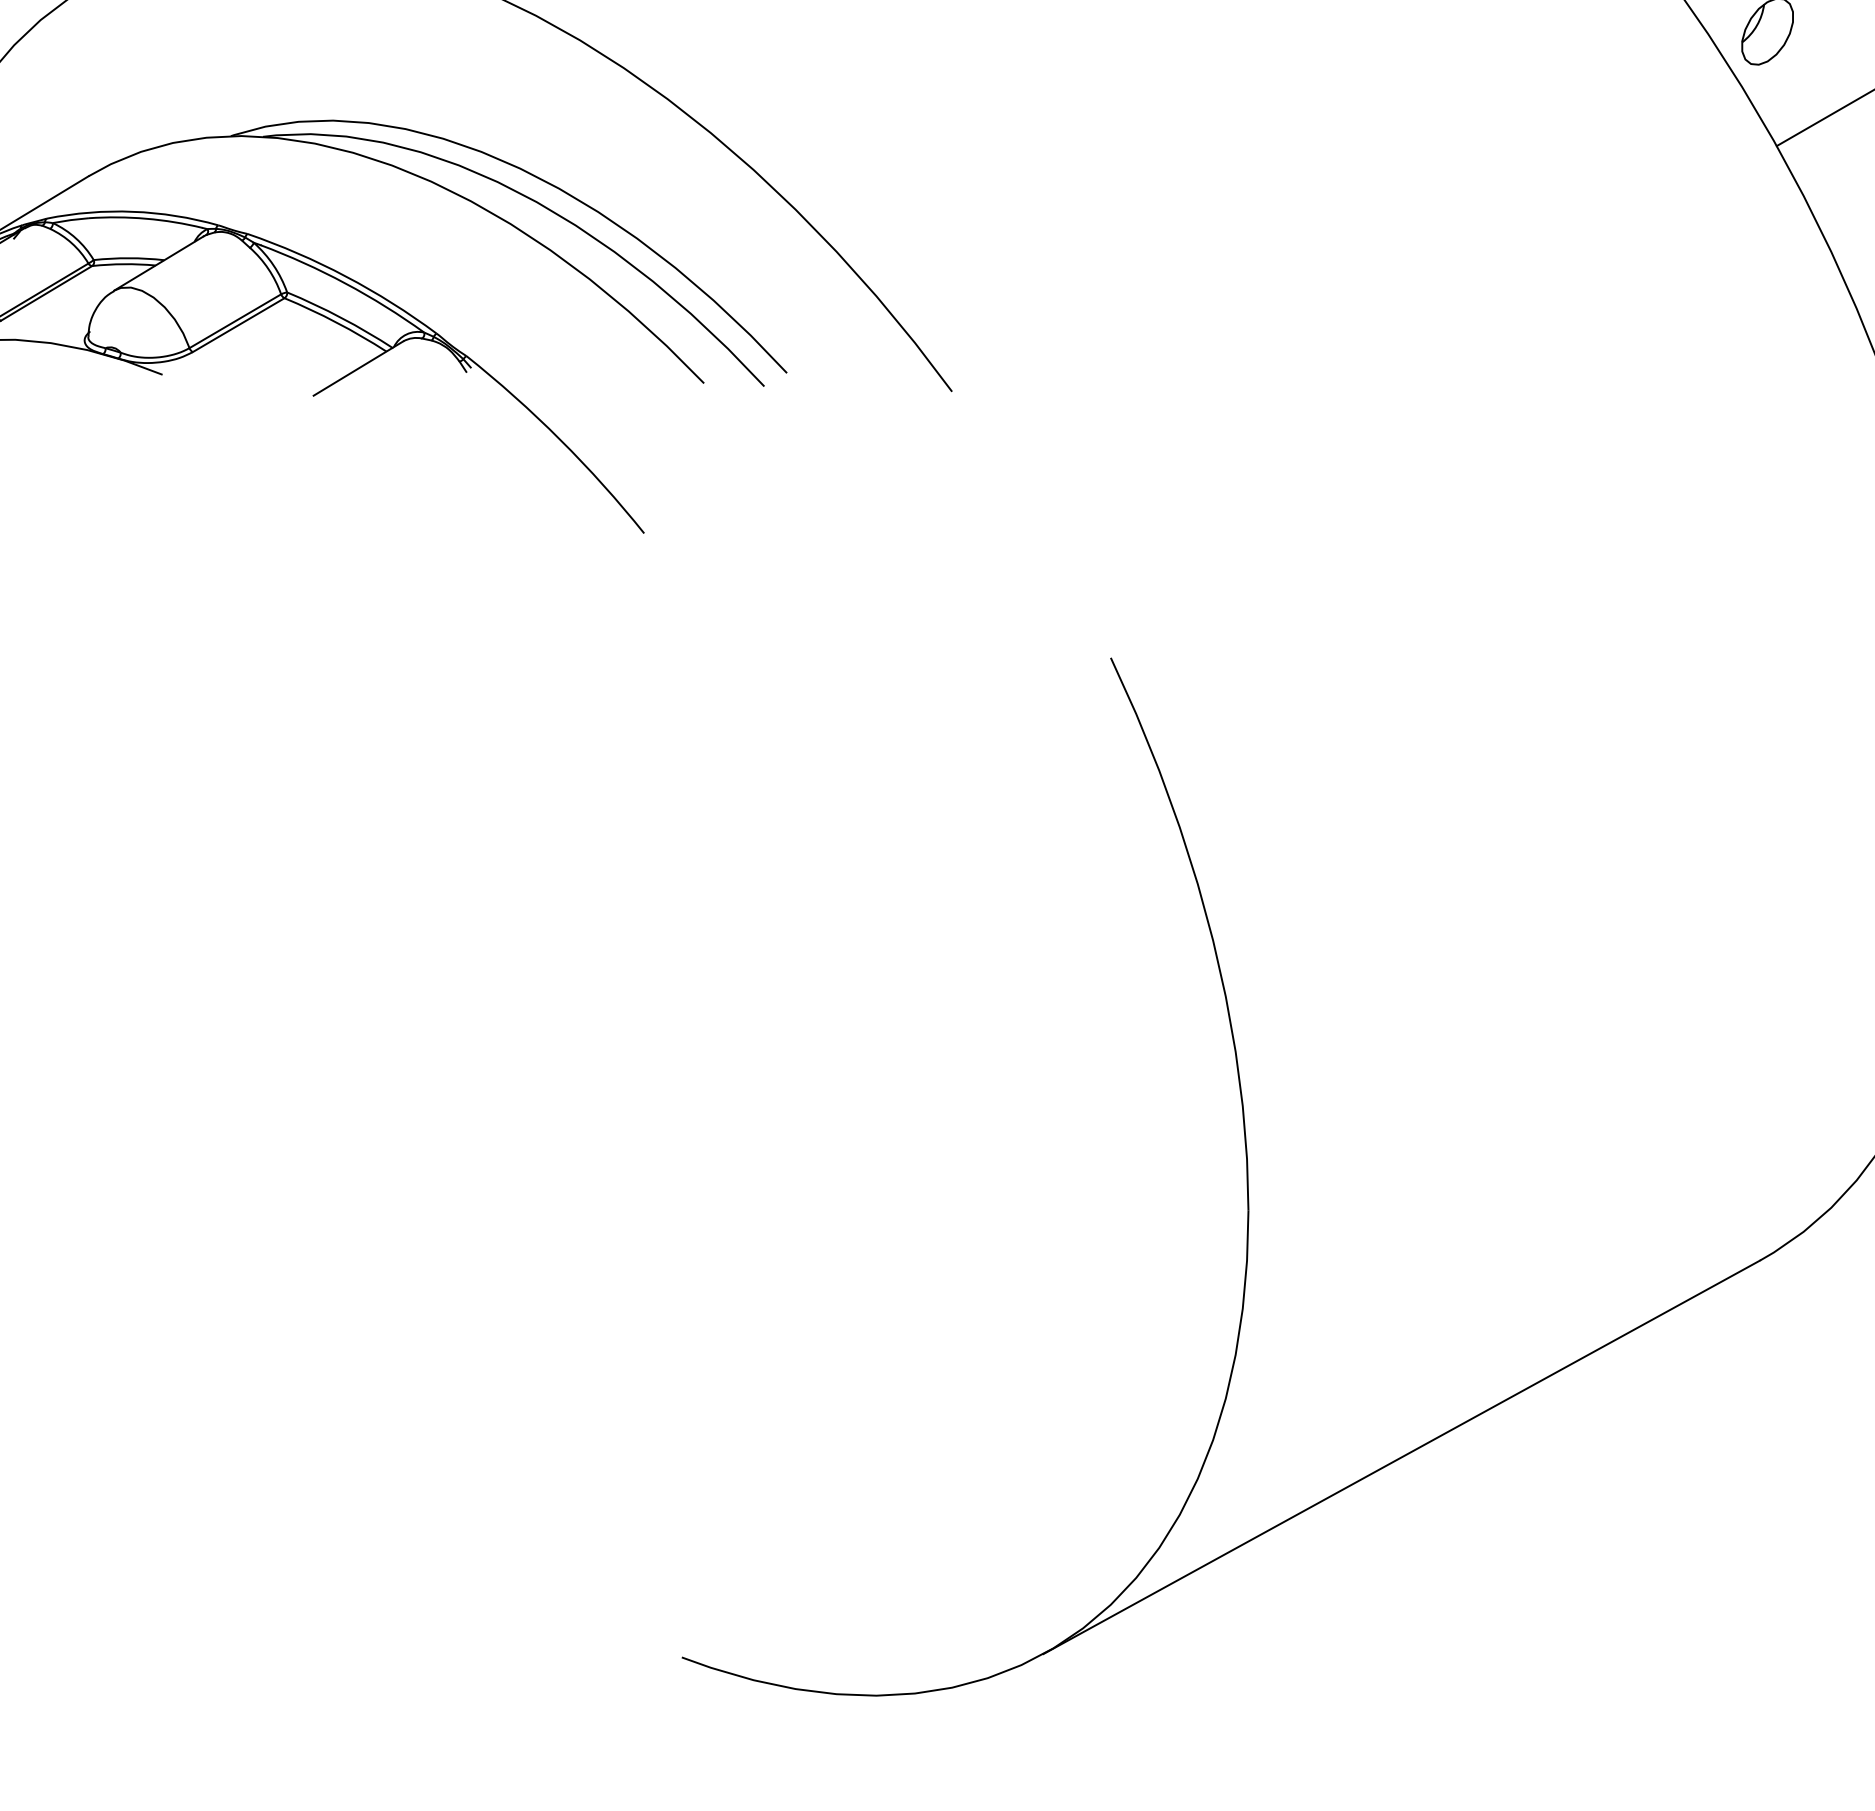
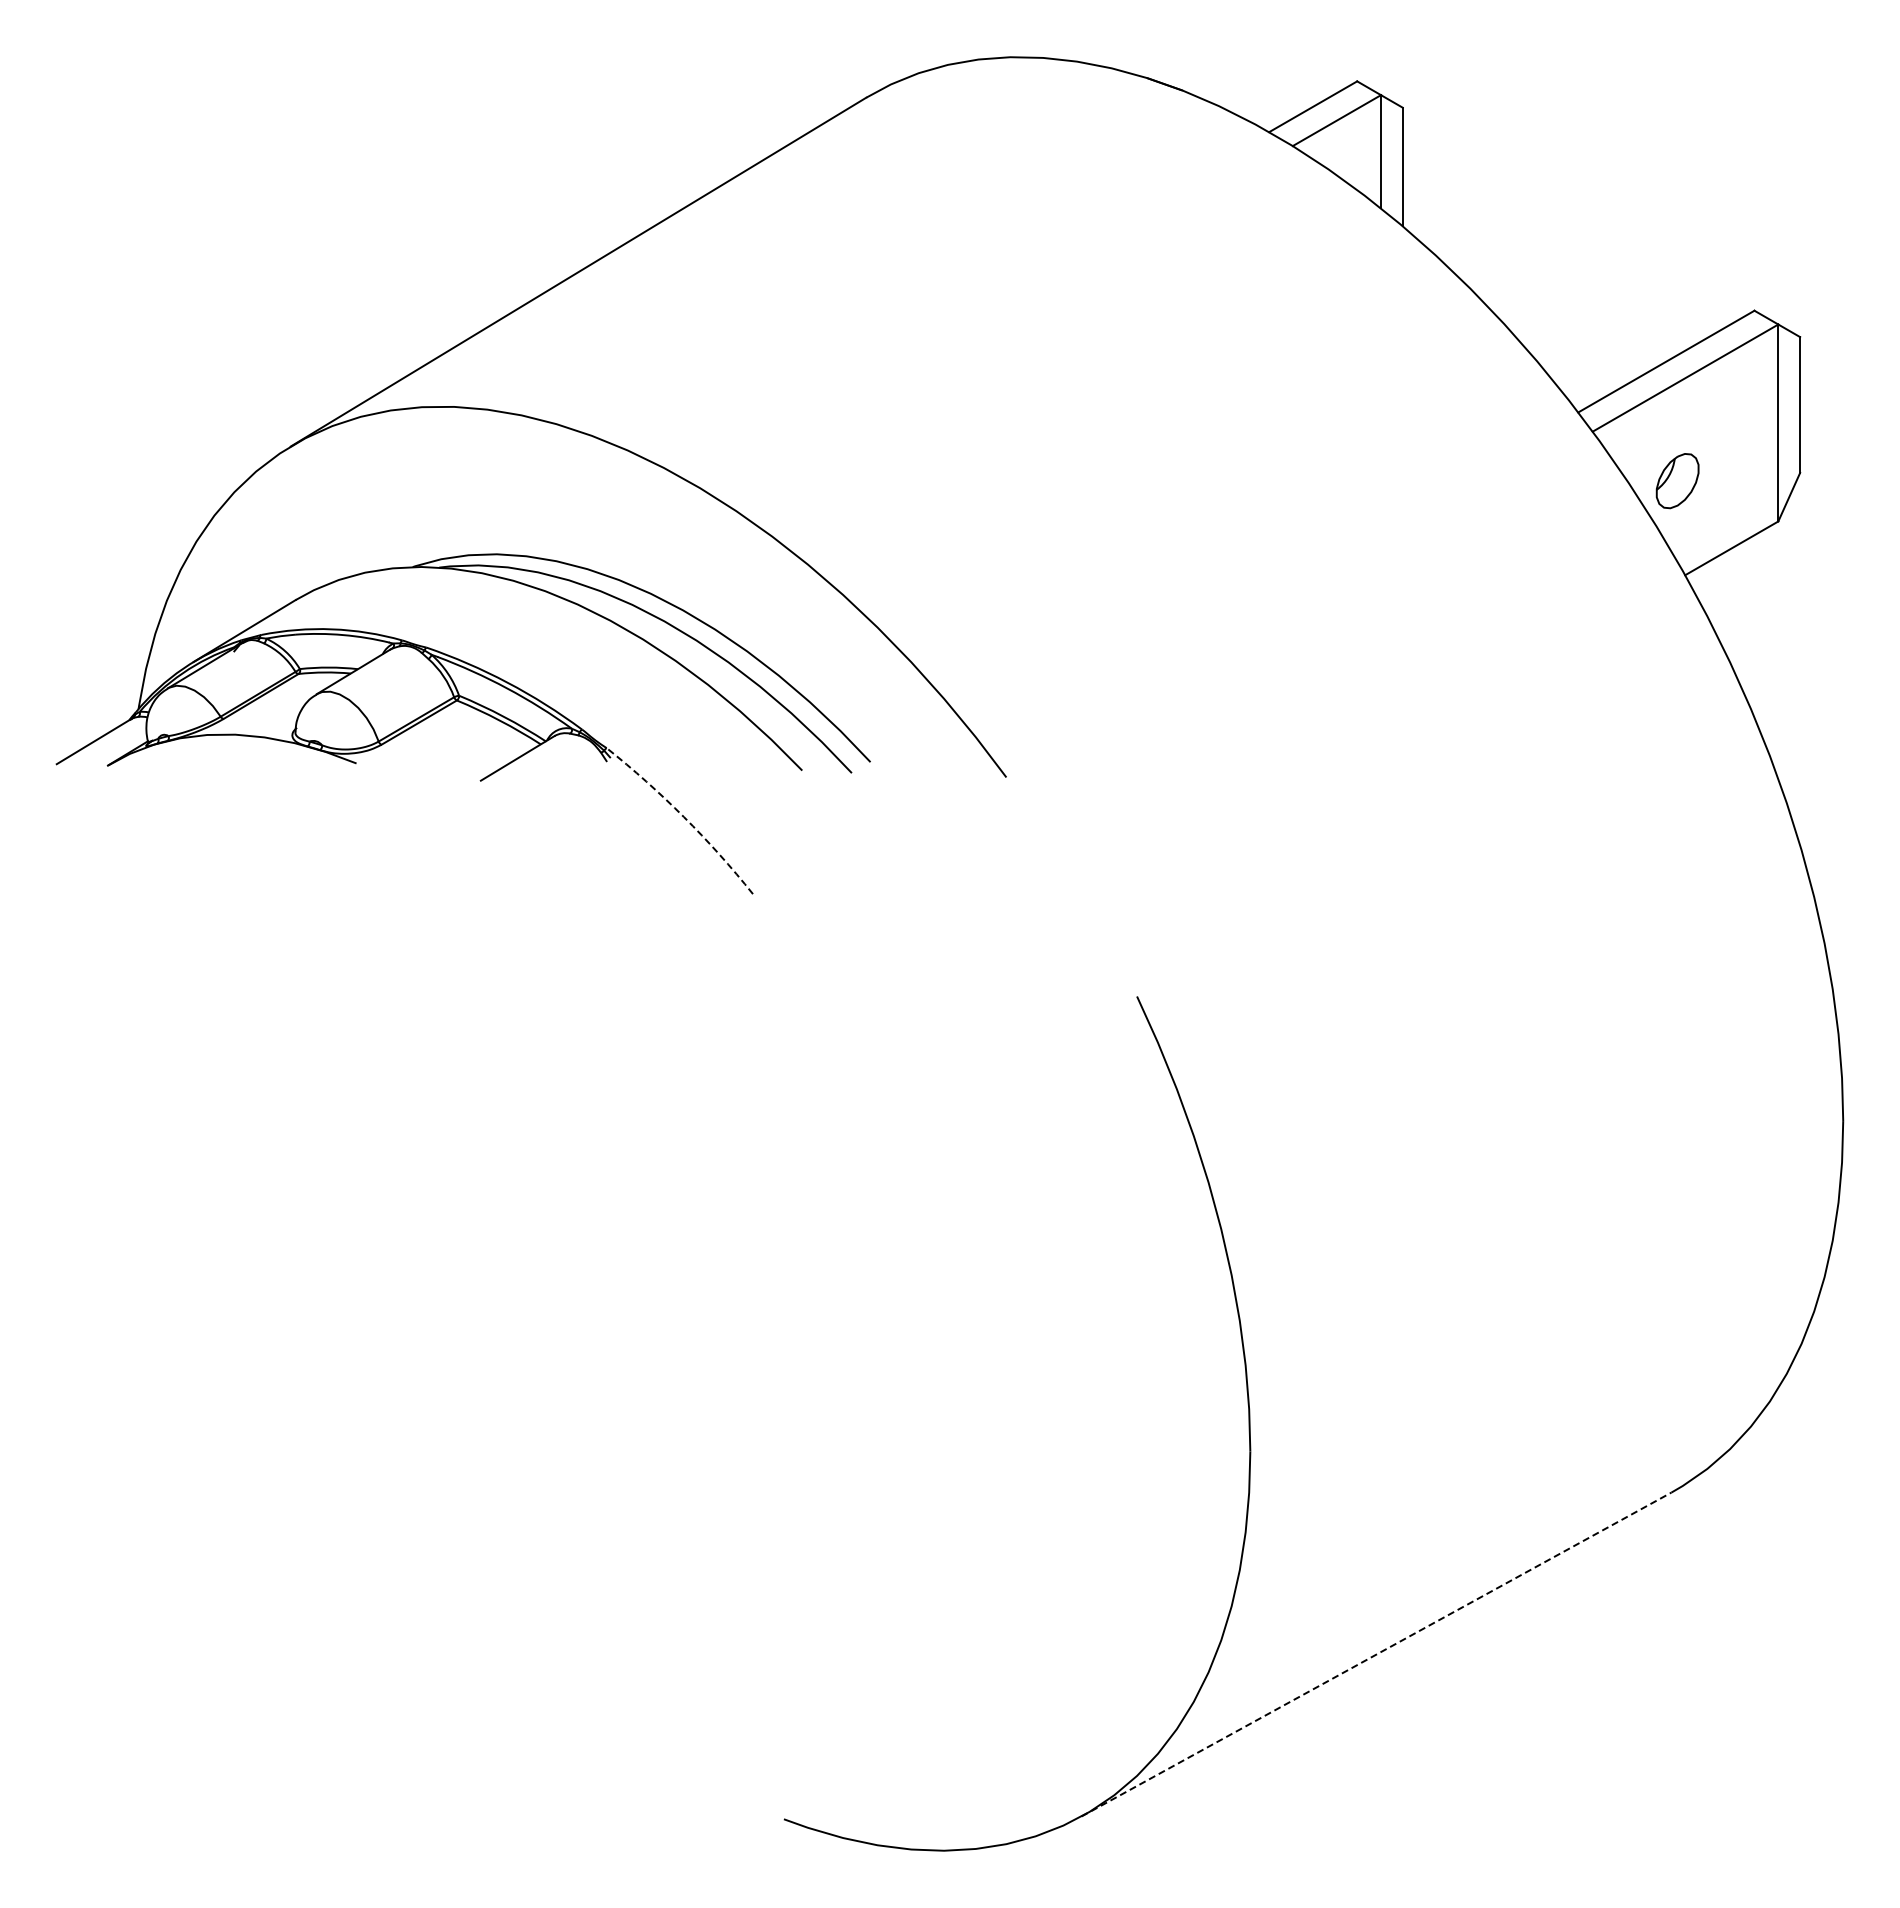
arc: (559, 440) -> (683, 817), solid -> dashed
line: (1401, 1457) -> (1376, 1654), solid -> dashed

